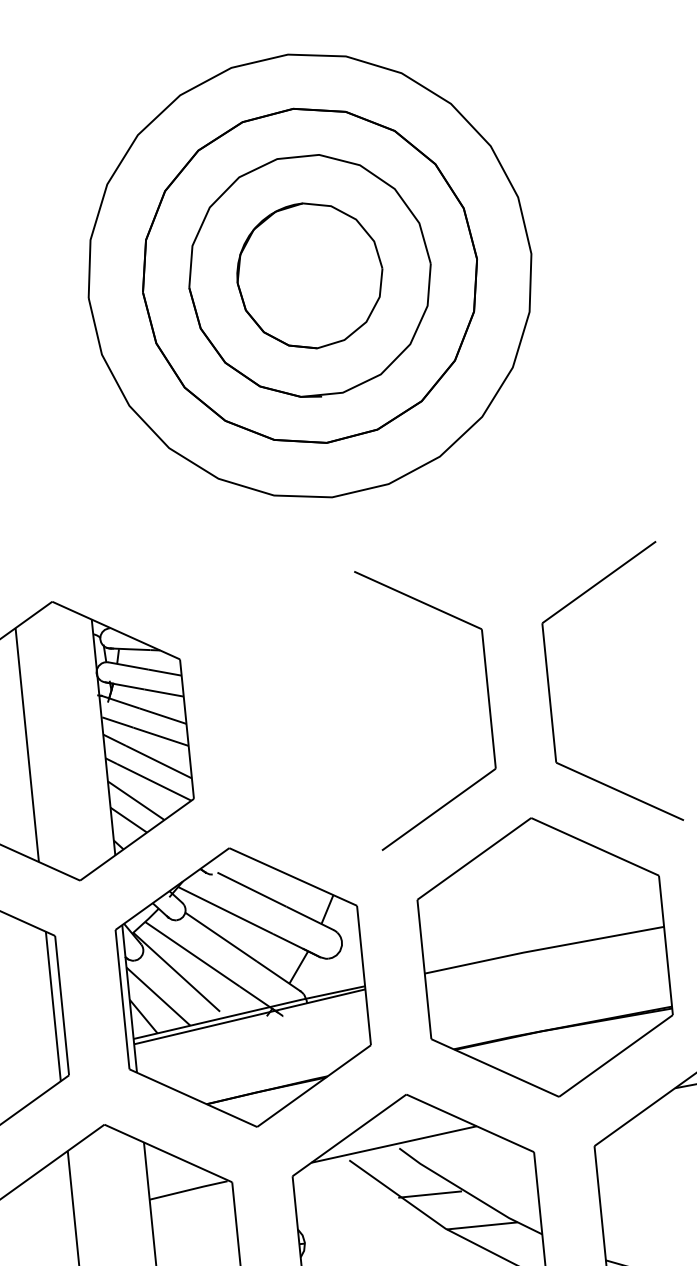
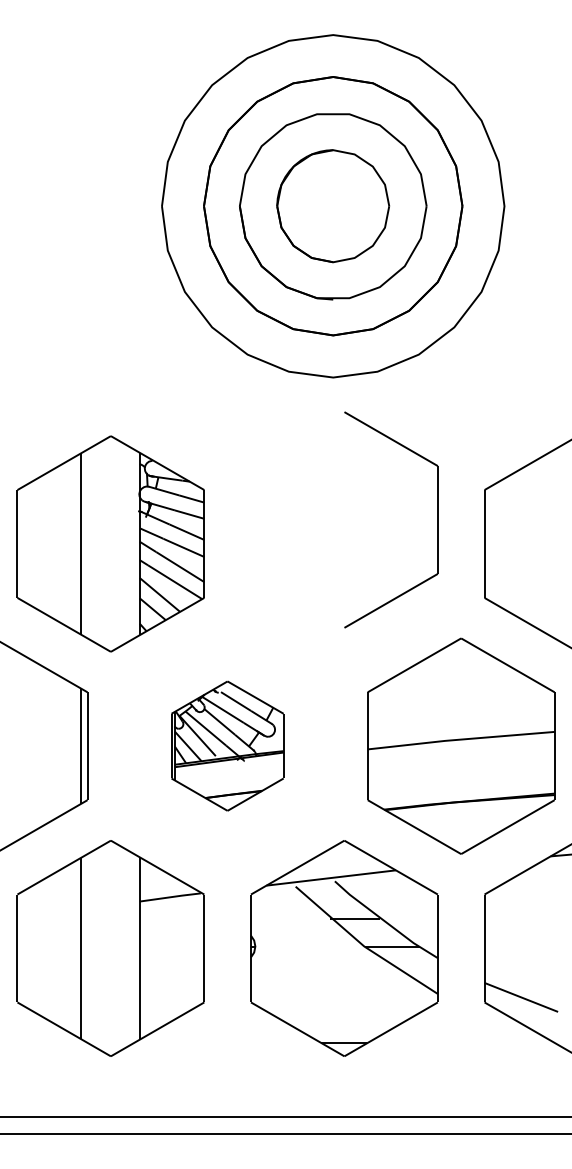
part: (488, 698) -> (437, 519), moved
part: (242, 986) -> (227, 745), size x0.6

